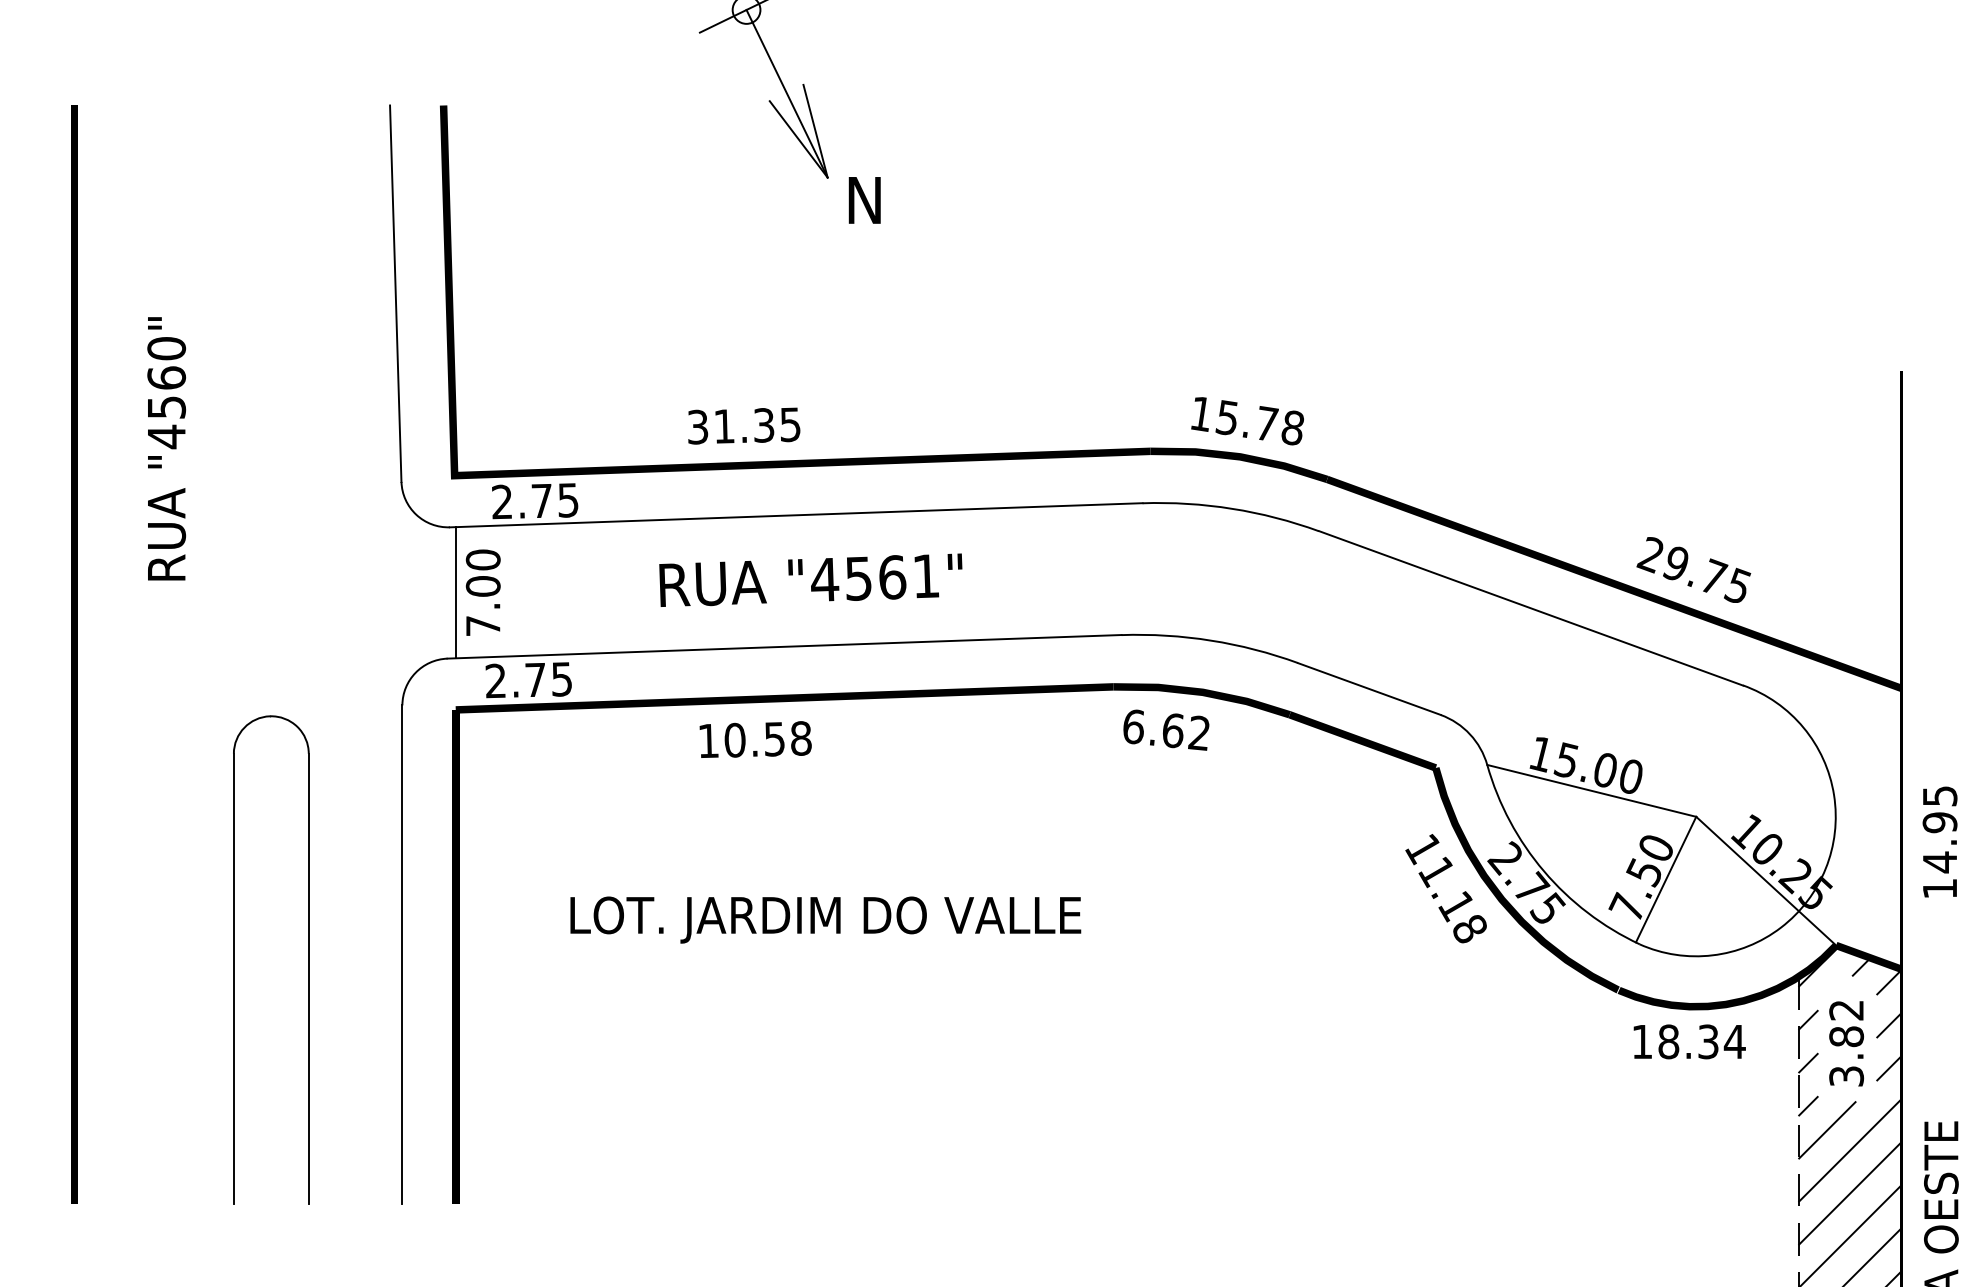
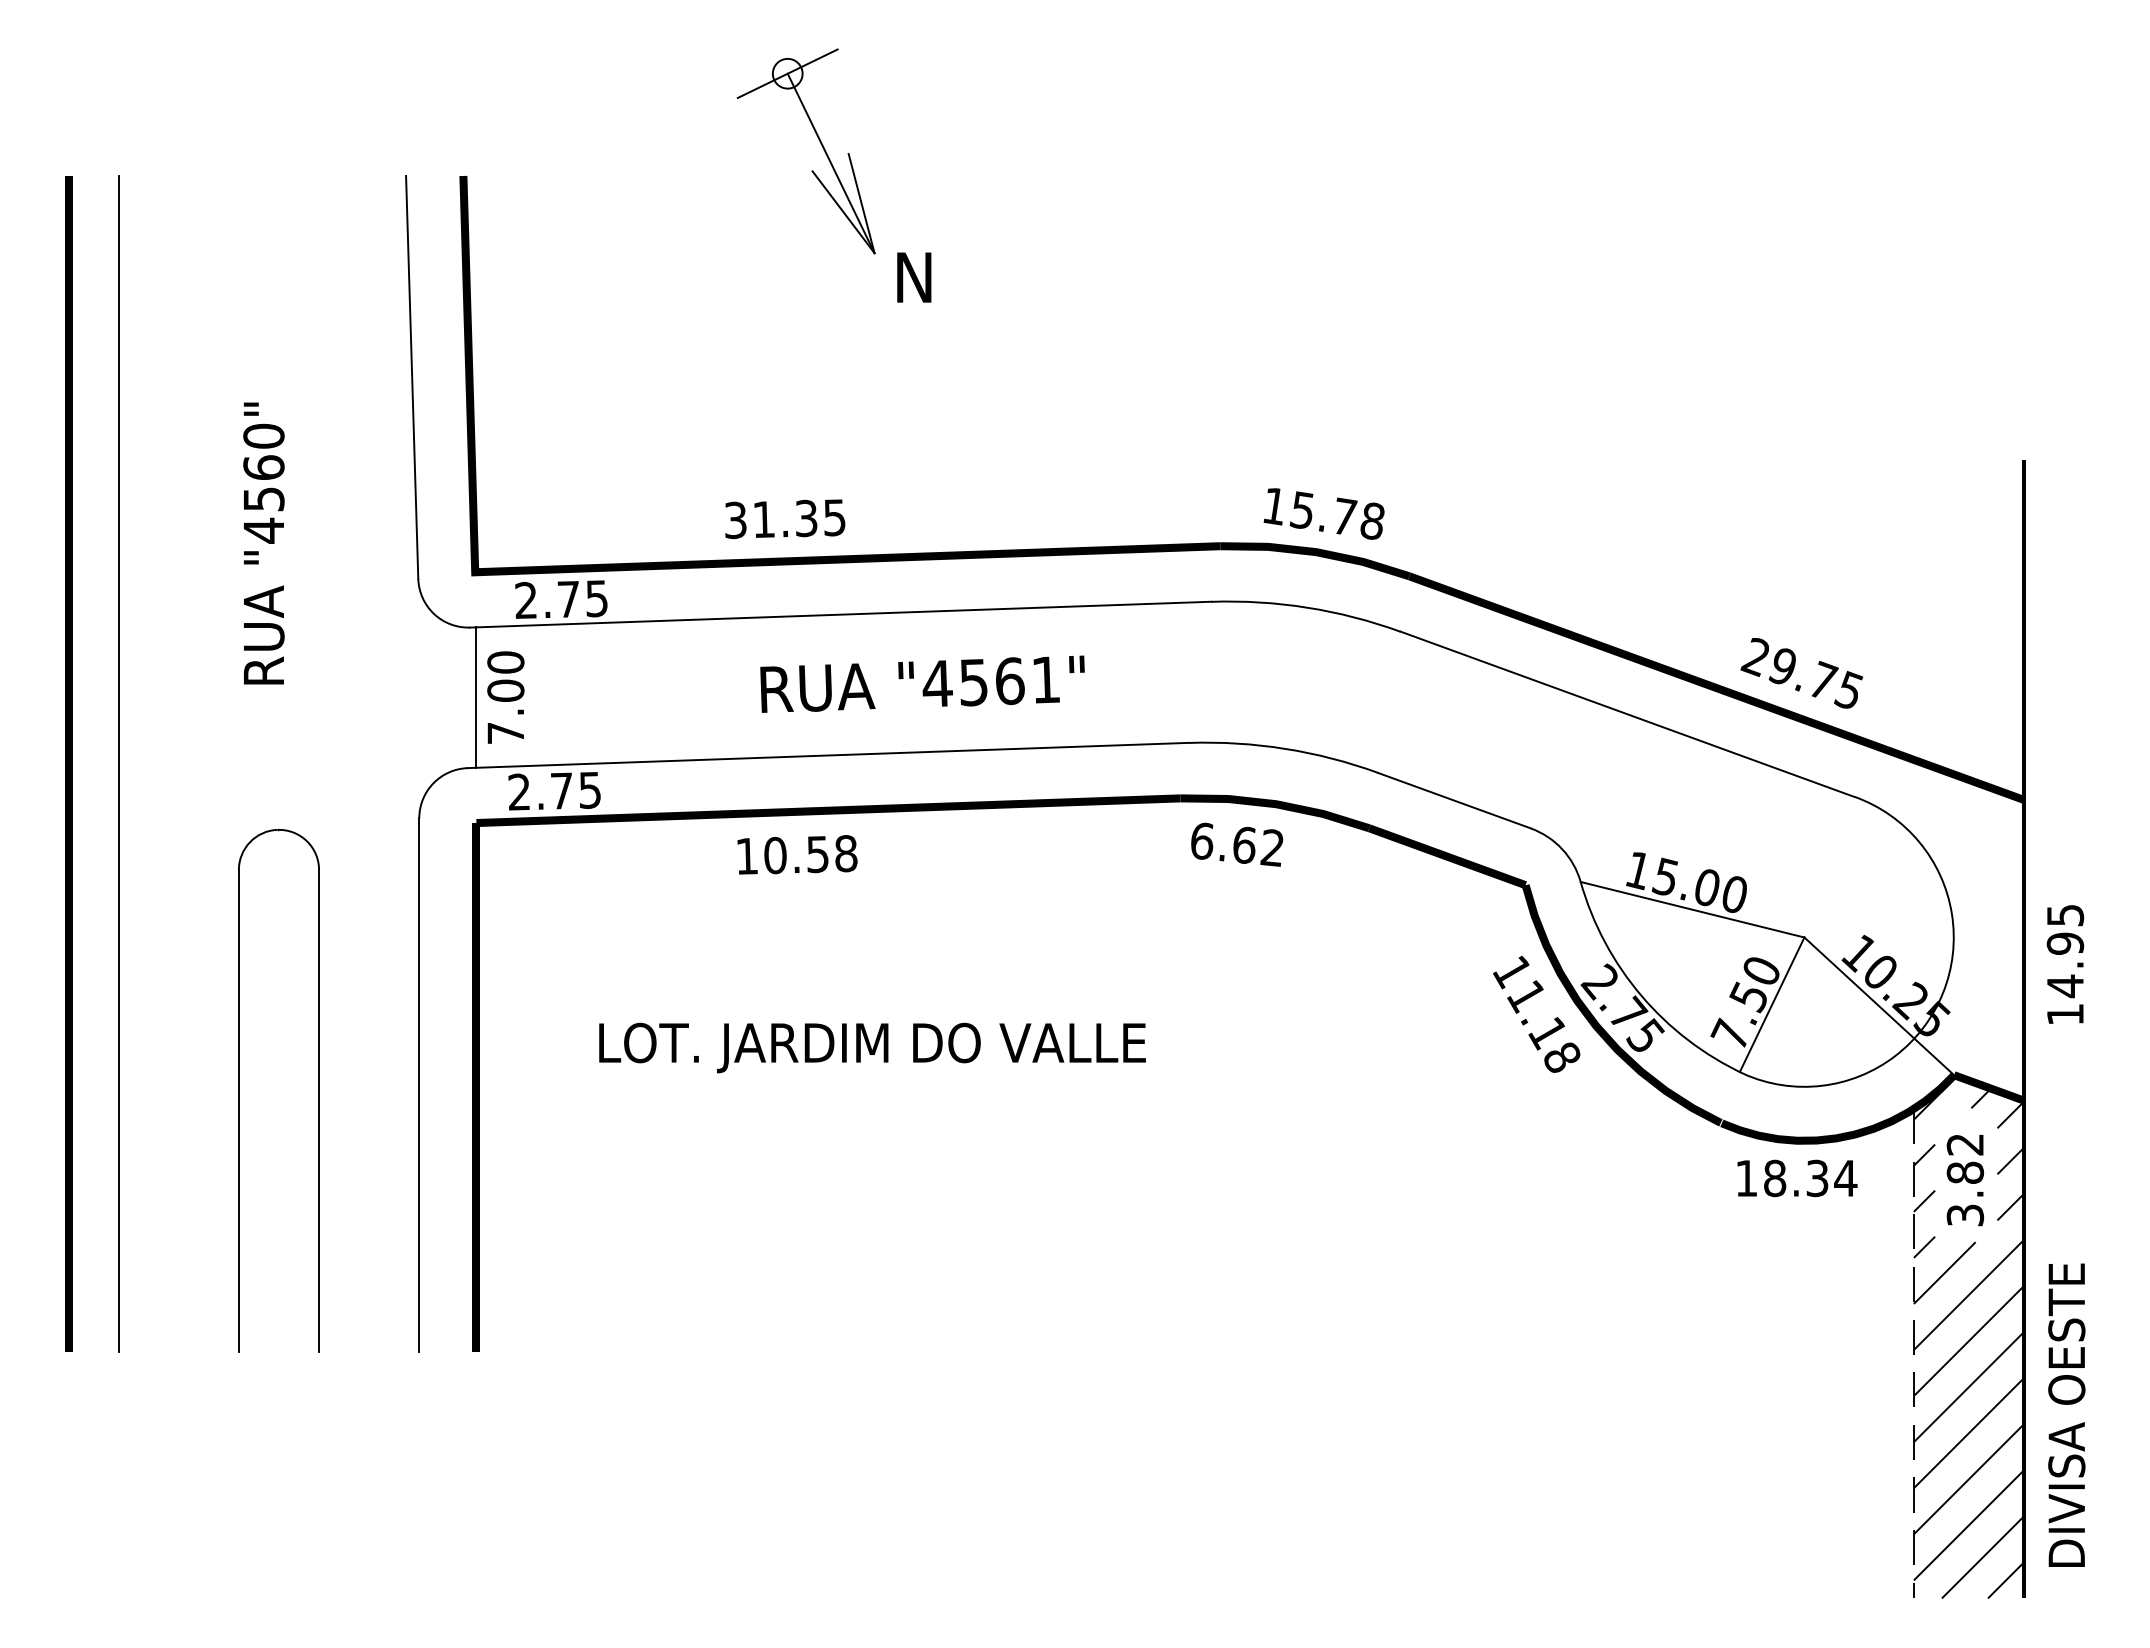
text: (166, 448) -> (263, 543), moved
text: (810, 579) -> (922, 683), moved
line: (121, 654) -> (118, 763), added

